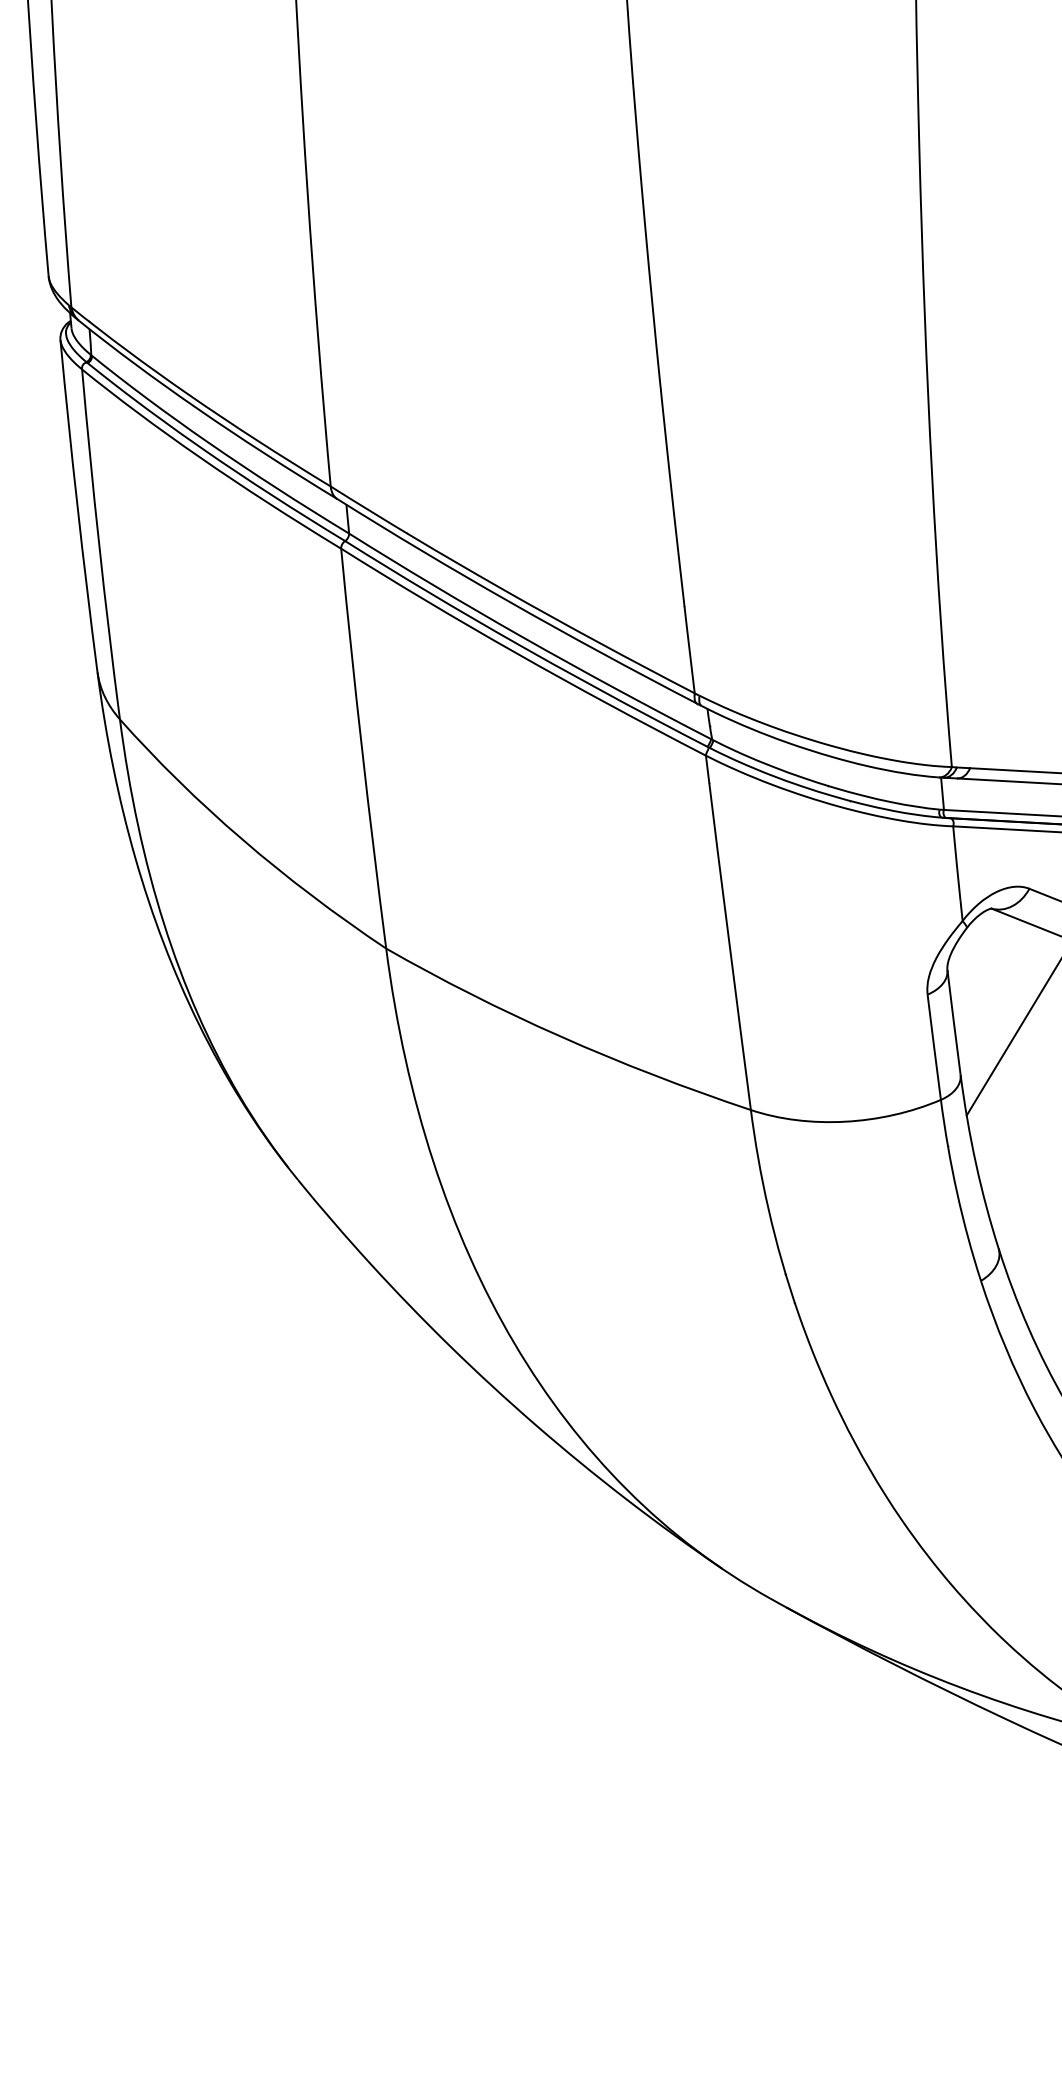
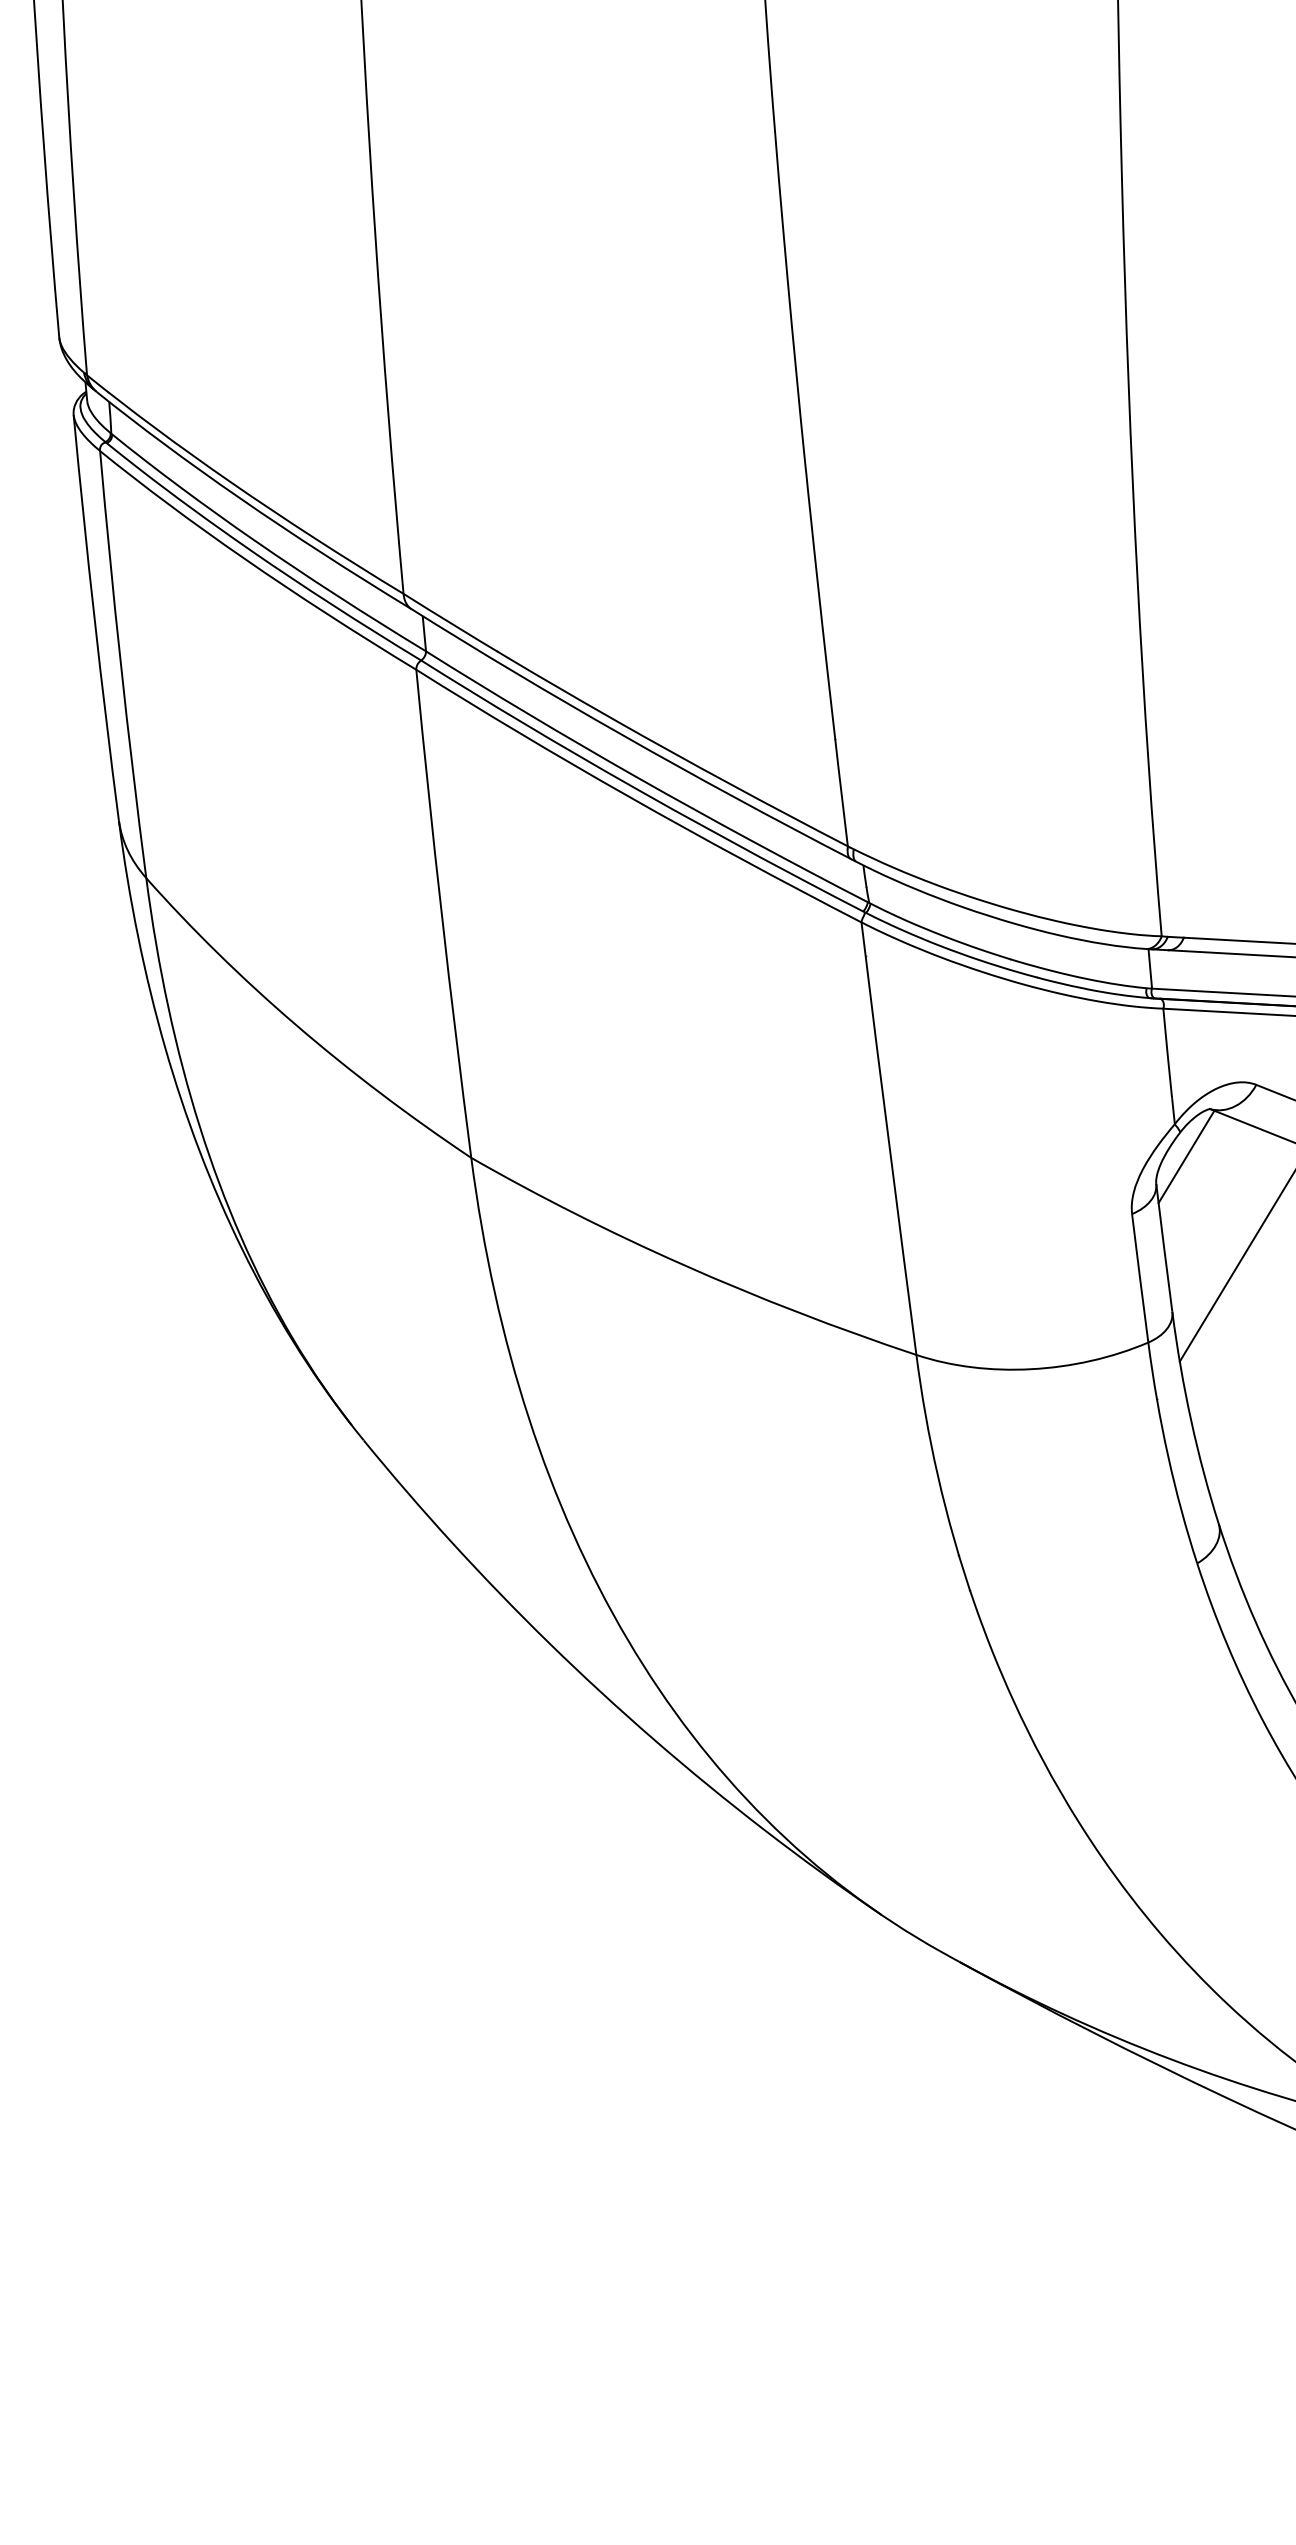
line: (972, 947) -> (1186, 1156), added

